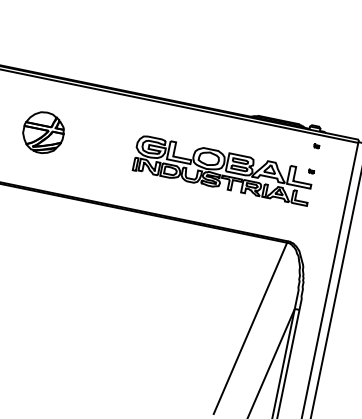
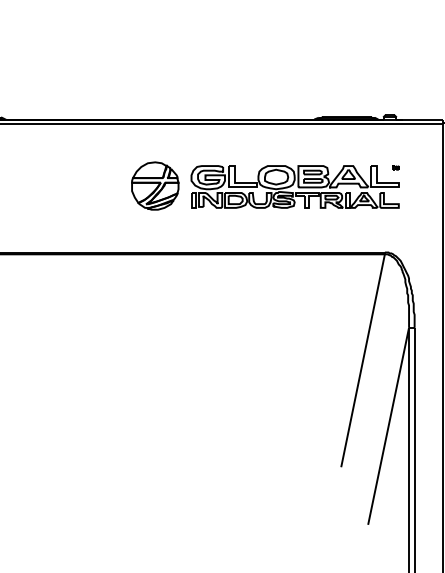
part: (43, 132) -> (155, 185), moved
part: (316, 145) -> (395, 137), removed

